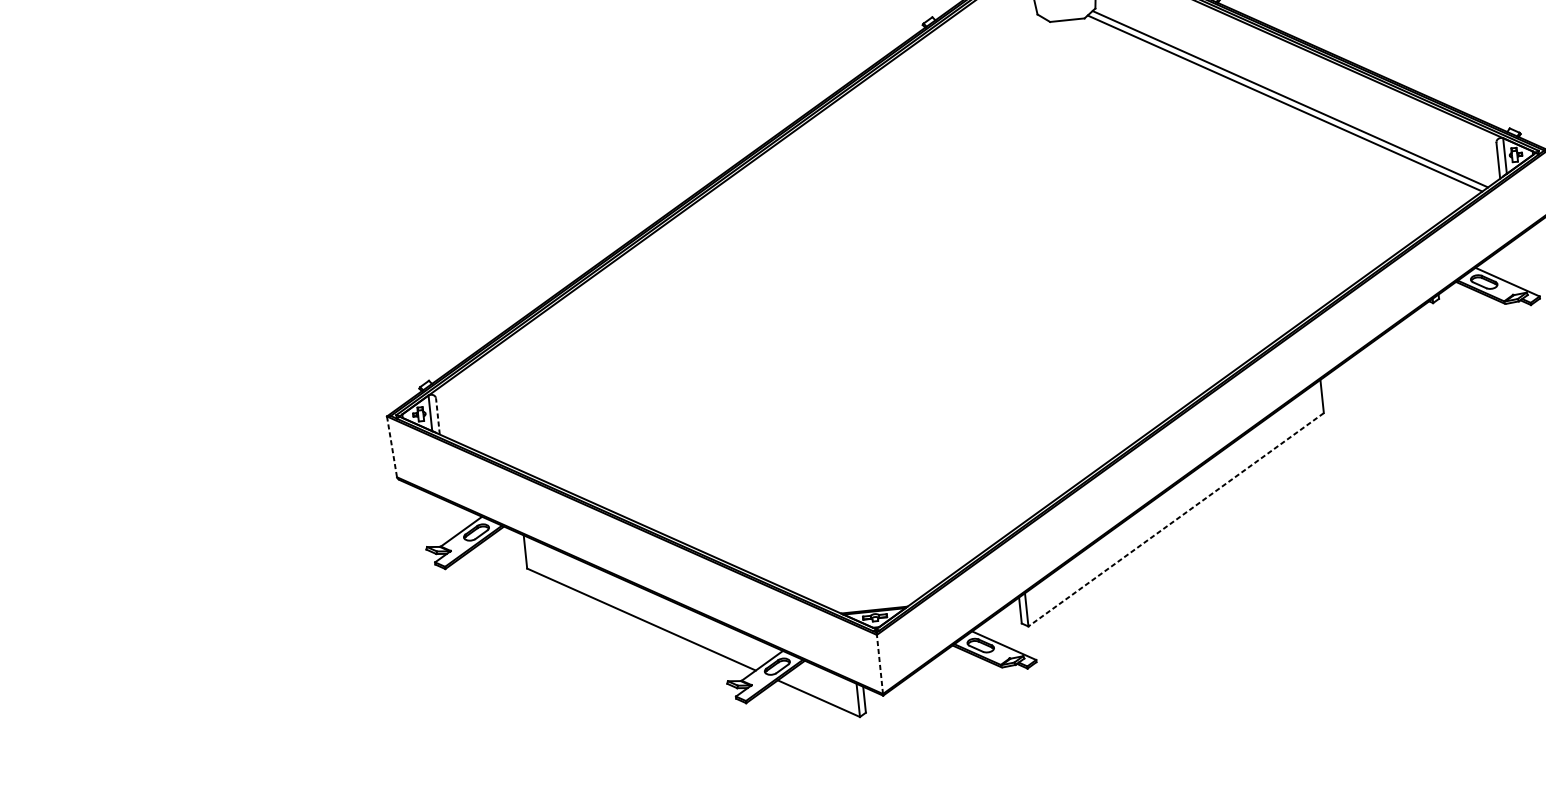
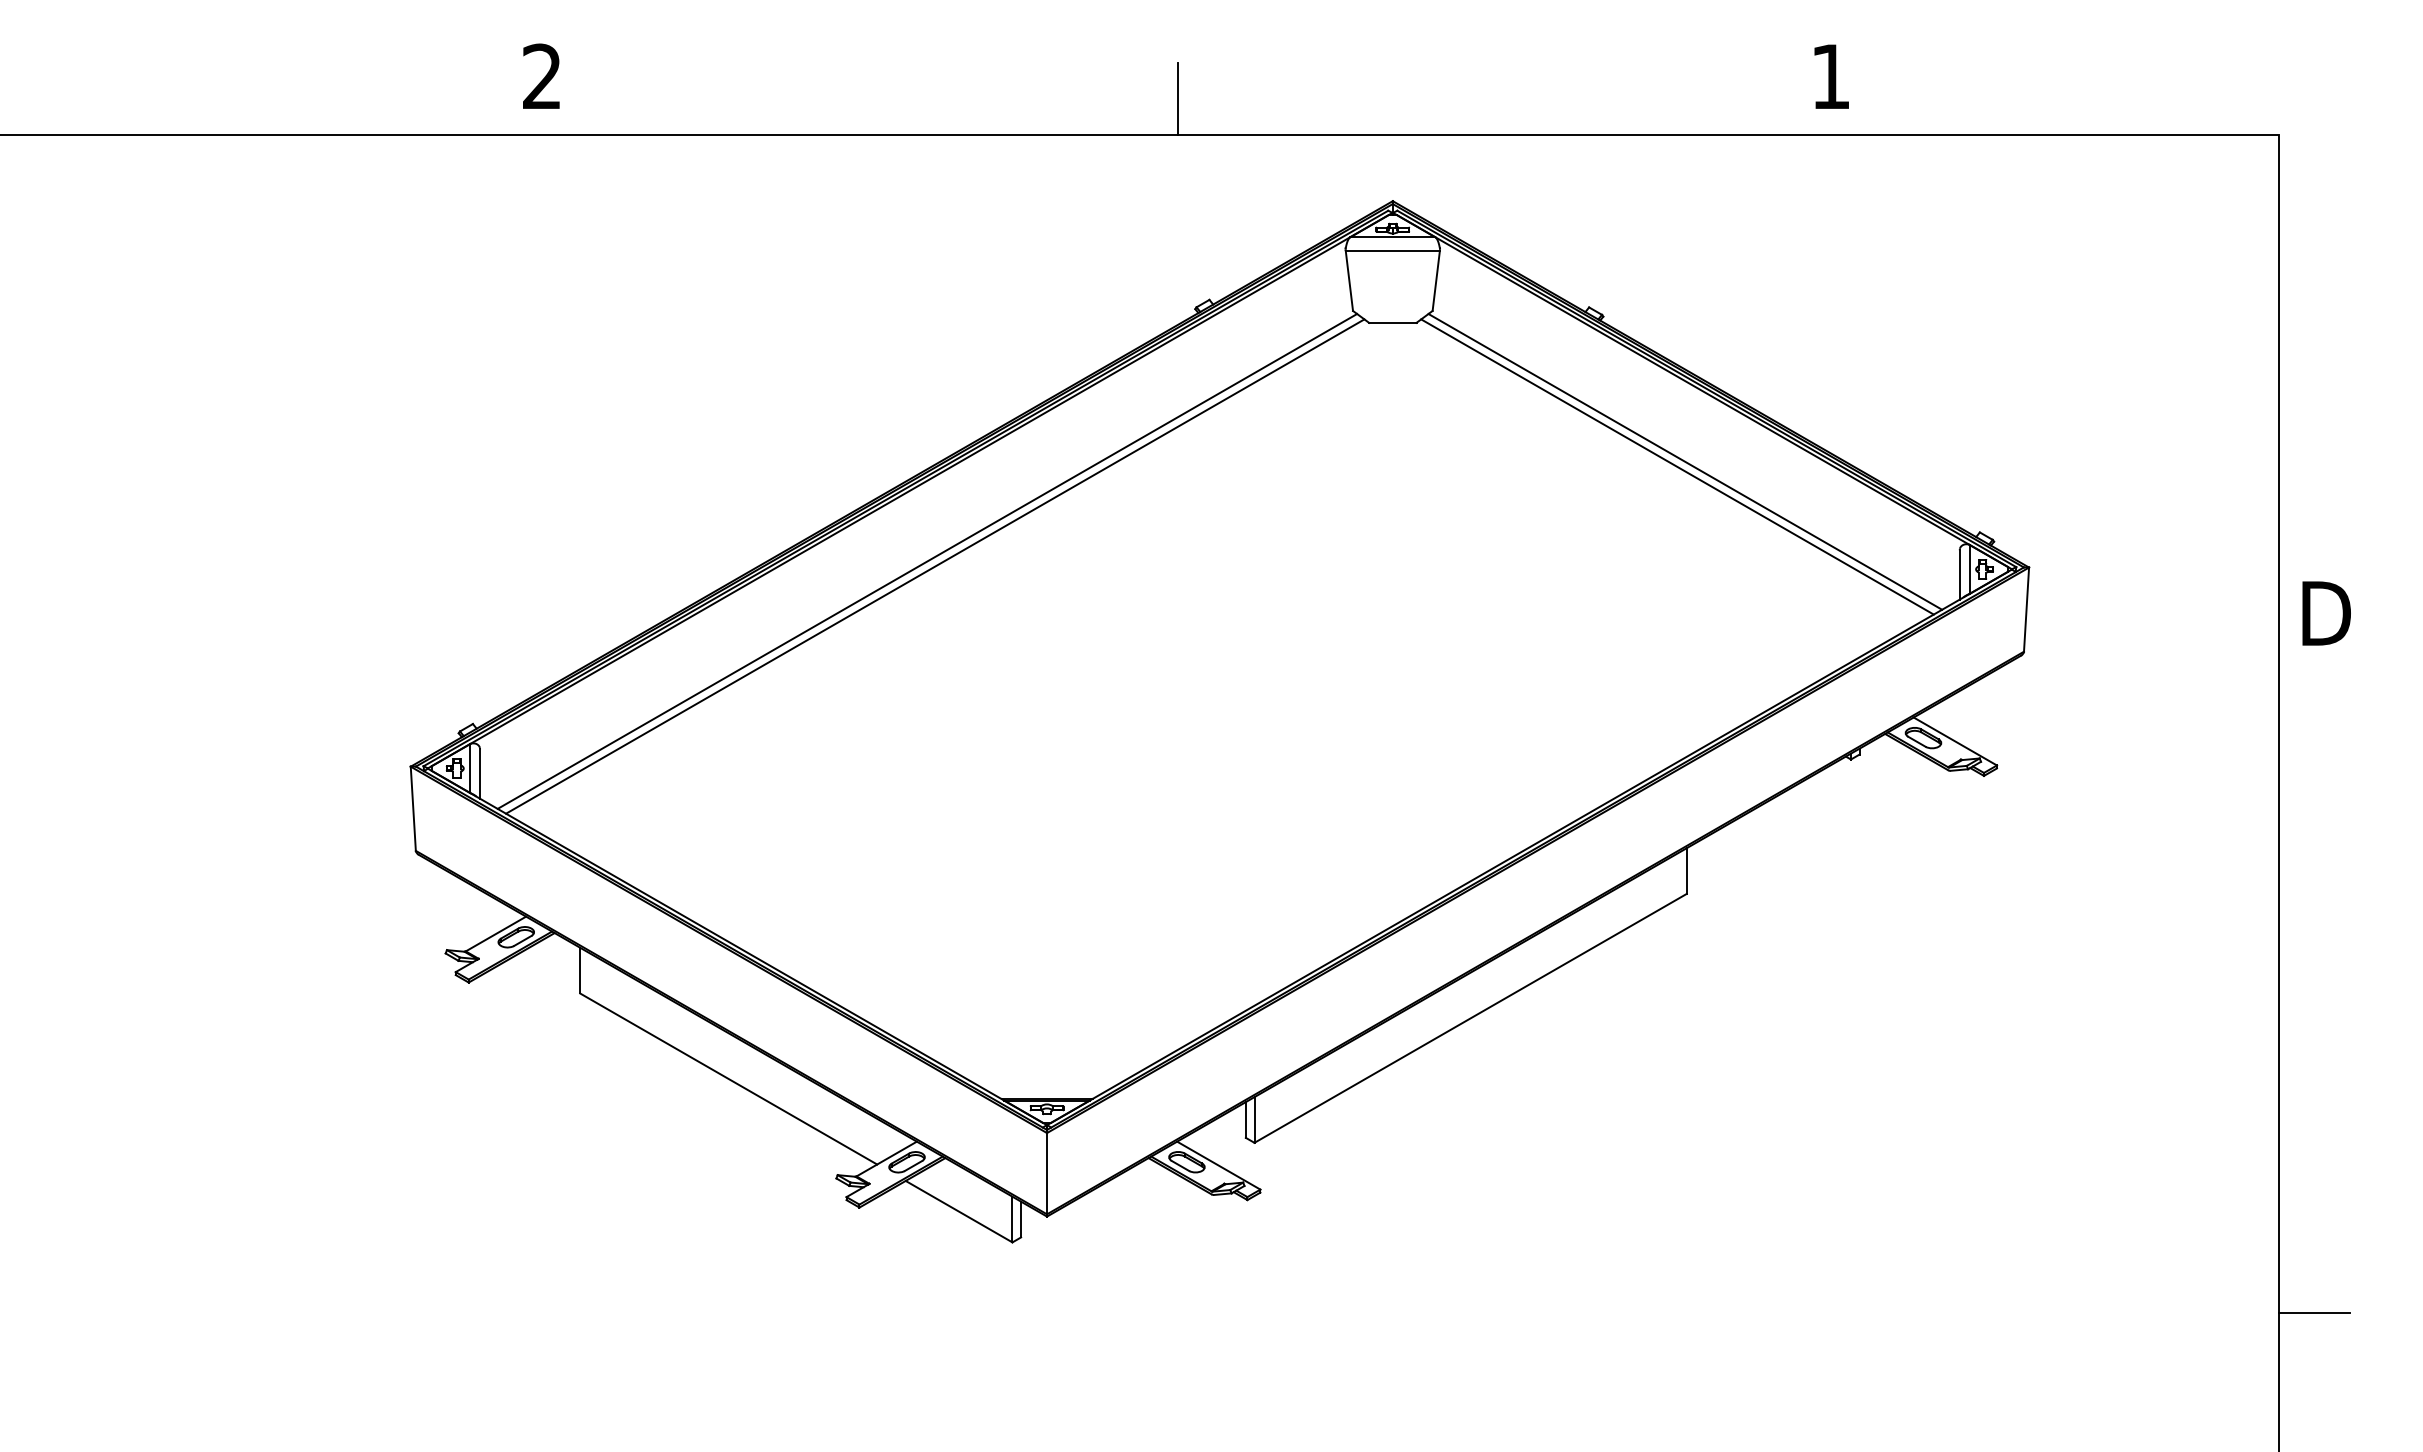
line: (747, 228) -> (927, 561), added
line: (753, 231) -> (935, 566), added
line: (438, 416) -> (480, 774), dashed -> solid
line: (392, 447) -> (413, 809), dashed -> solid
line: (1176, 519) -> (1470, 1018), dashed -> solid
line: (880, 664) -> (1047, 1173), dashed -> solid

